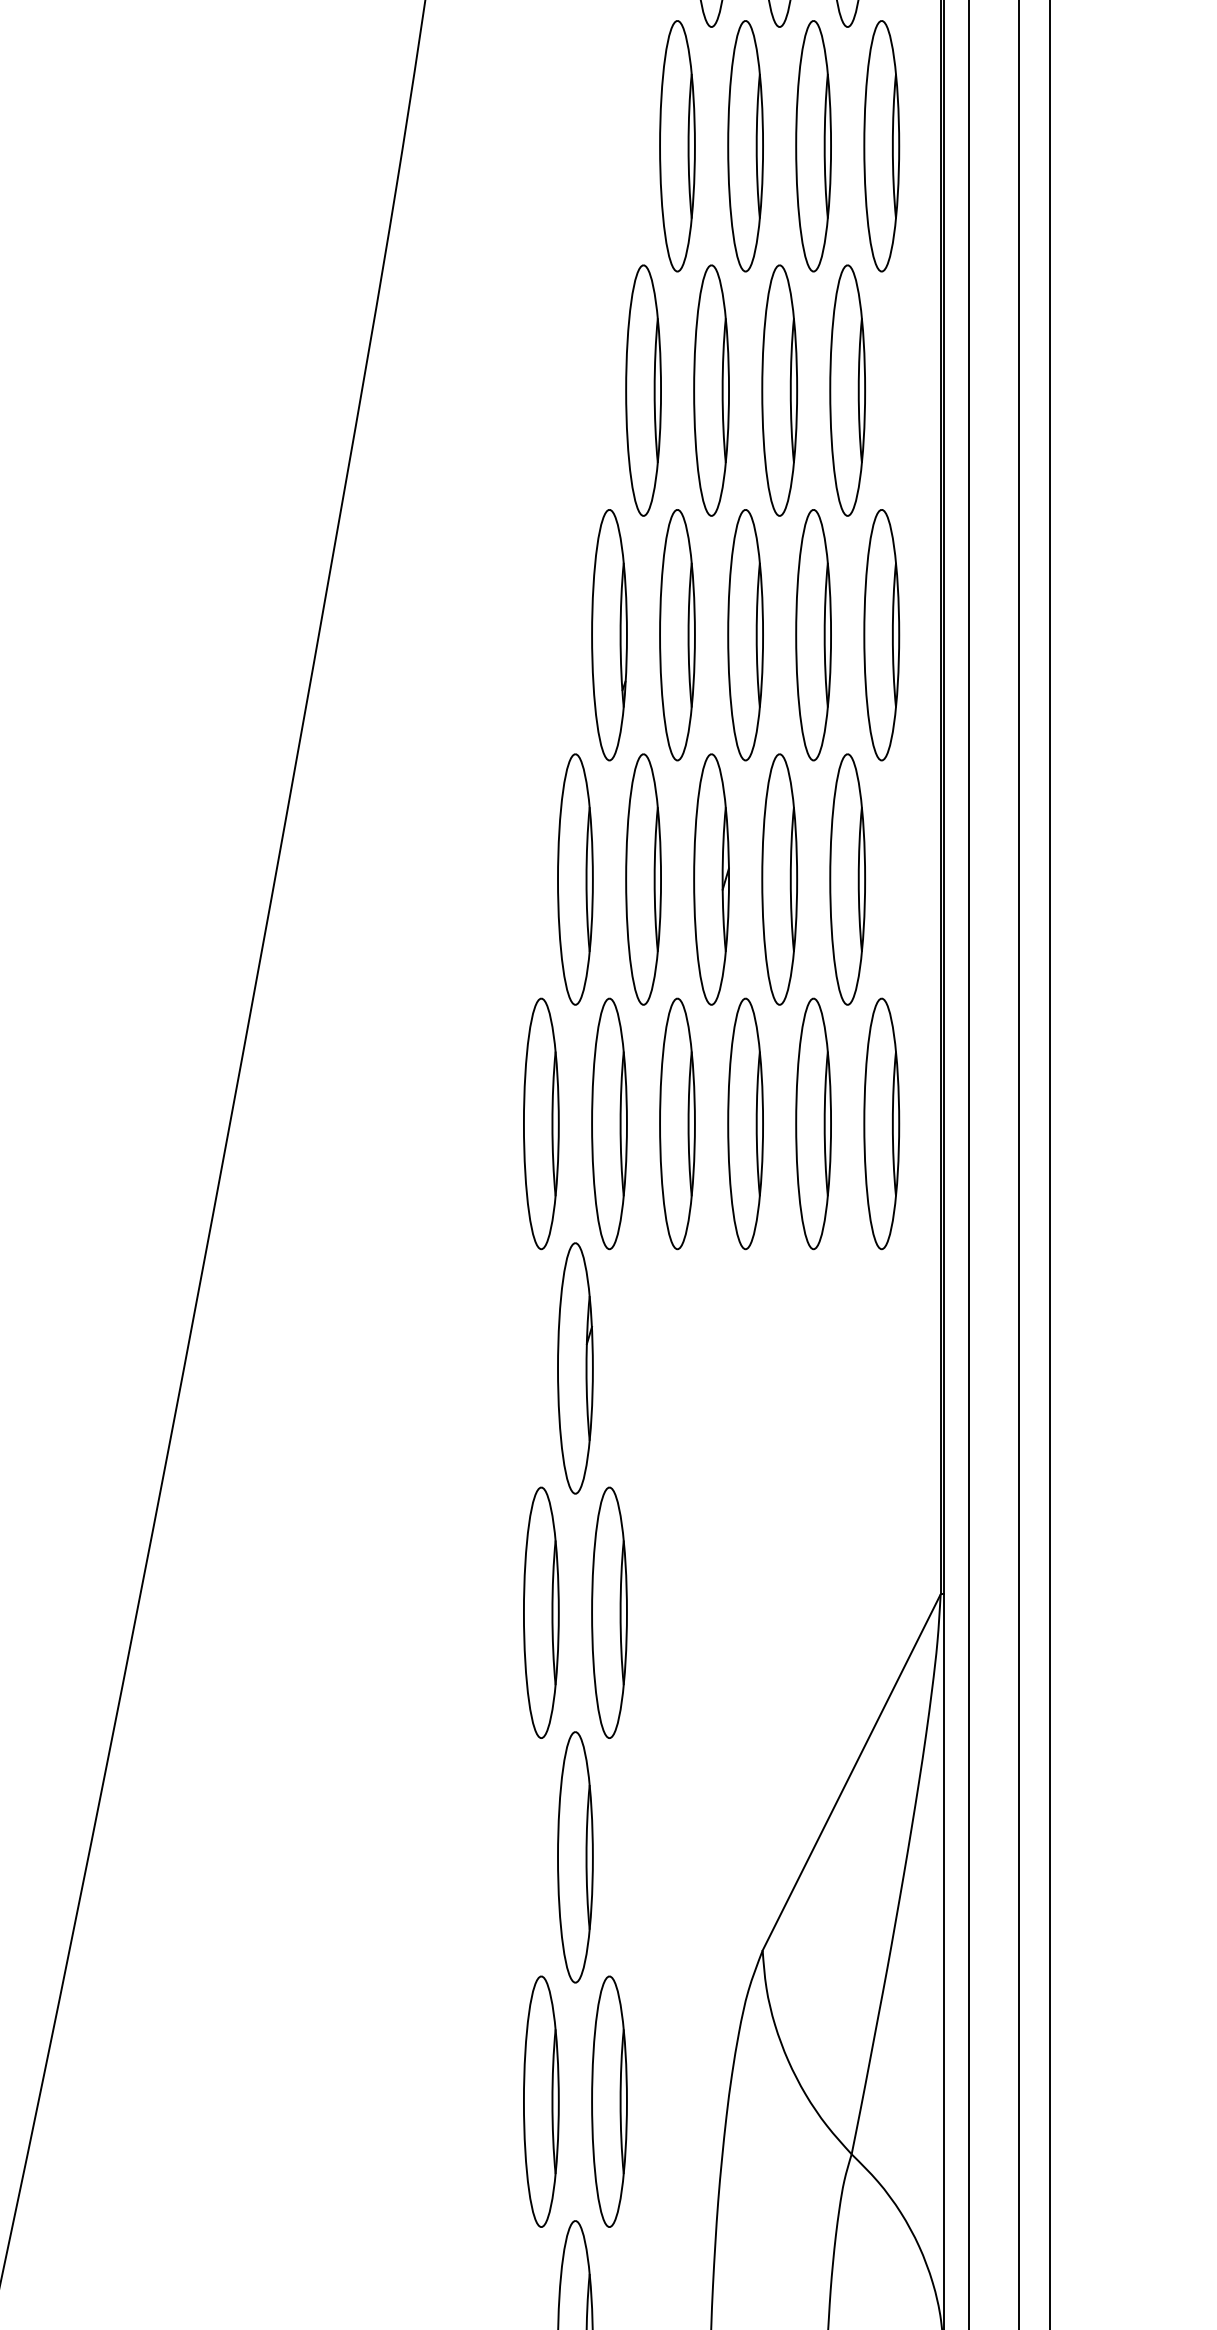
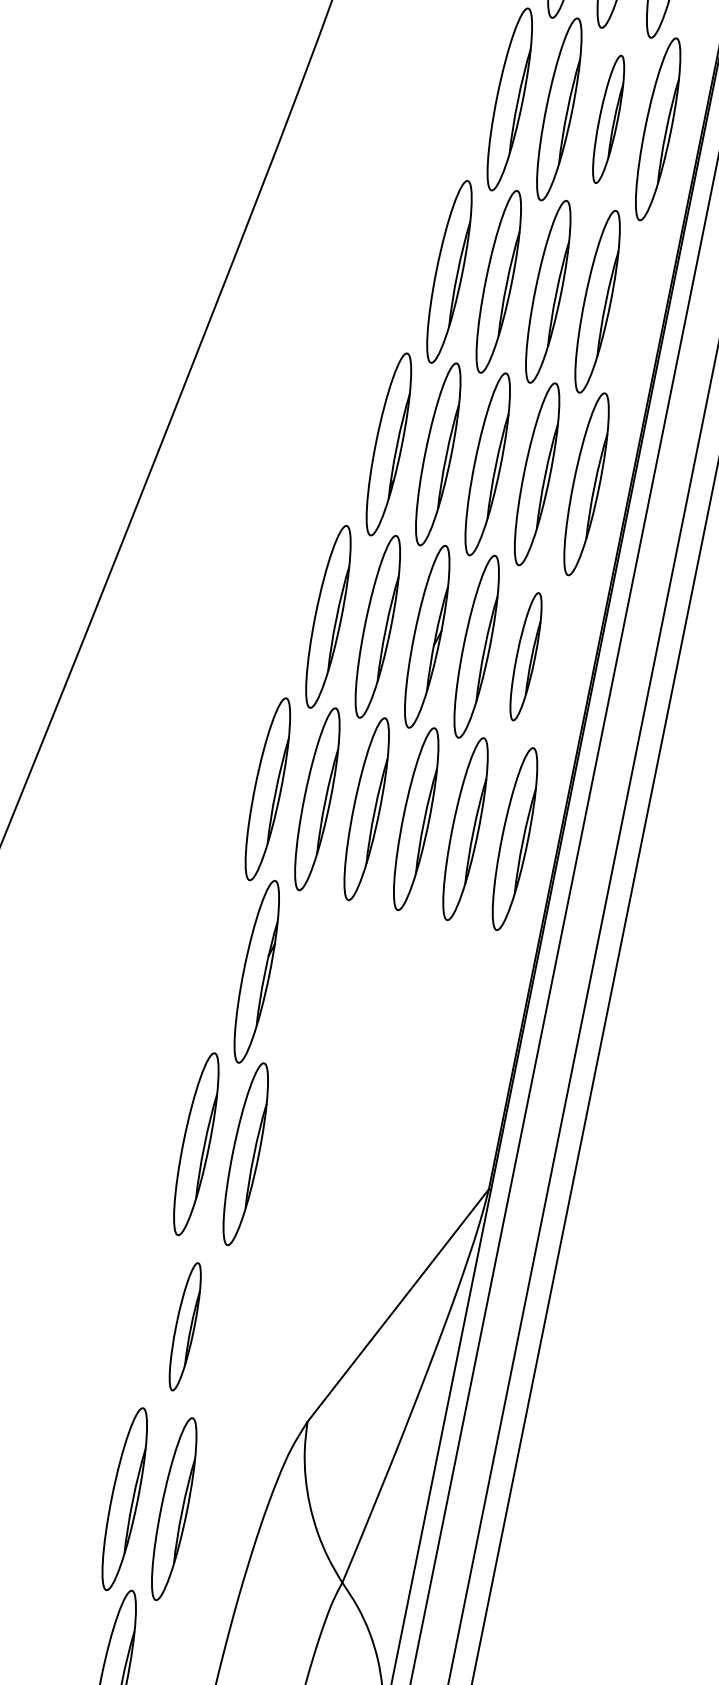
part: (813, 146) -> (608, 119), size x0.7
part: (847, 879) -> (525, 656), size x0.7
part: (575, 1857) -> (185, 1326), size x0.7

